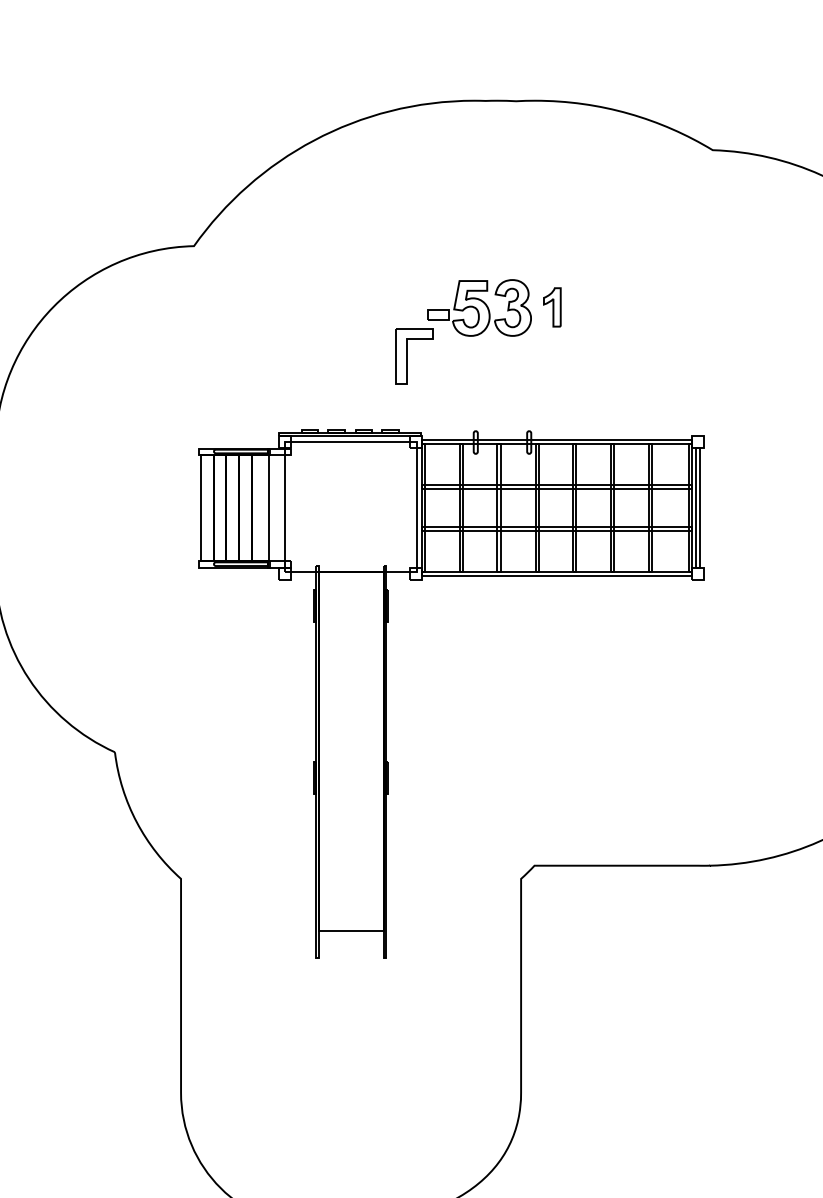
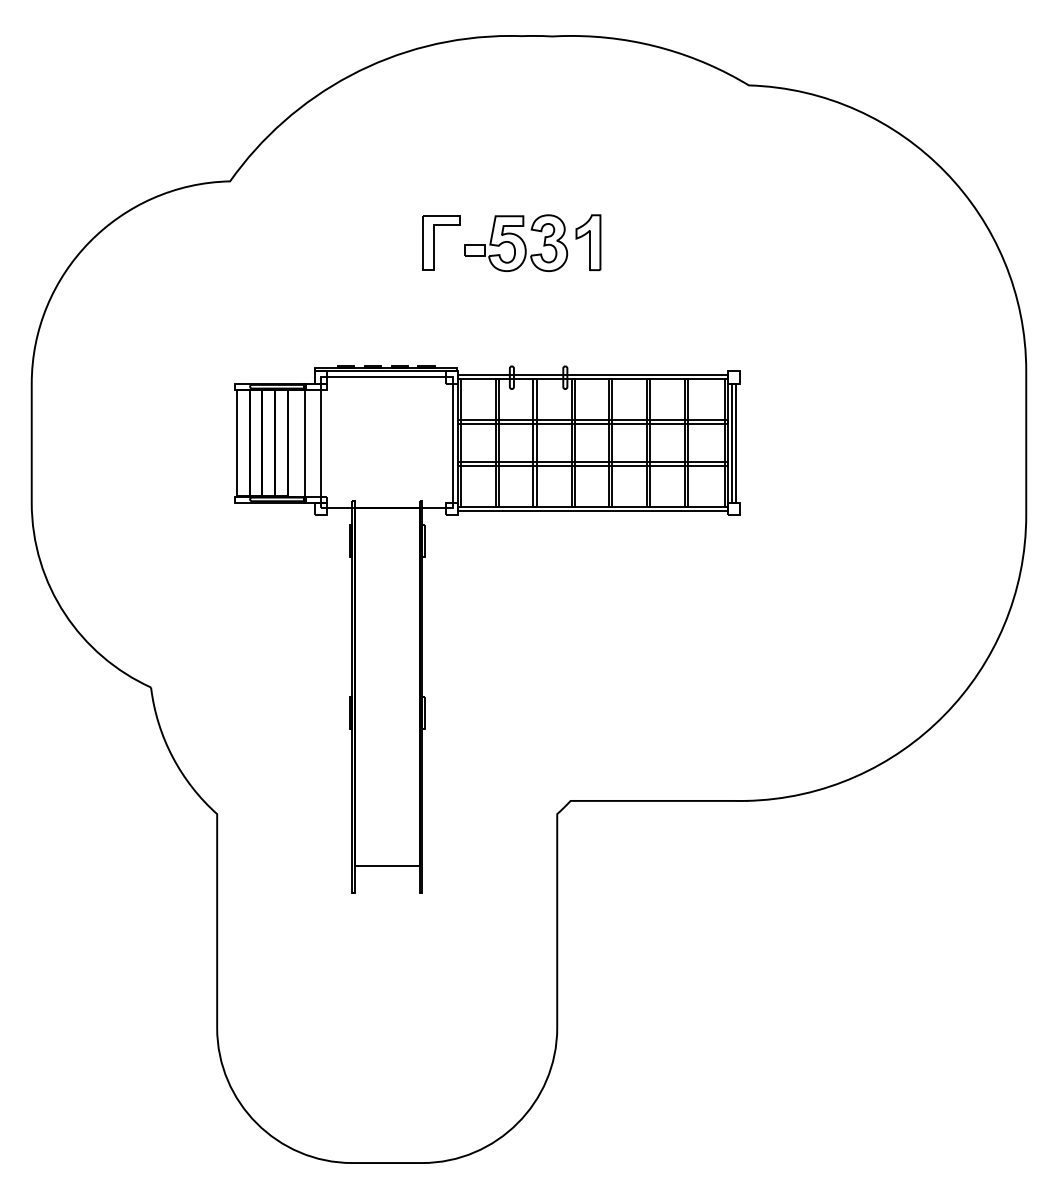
part: (552, 307) -> (588, 242), size x1.43
part: (407, 356) -> (434, 242), moved

